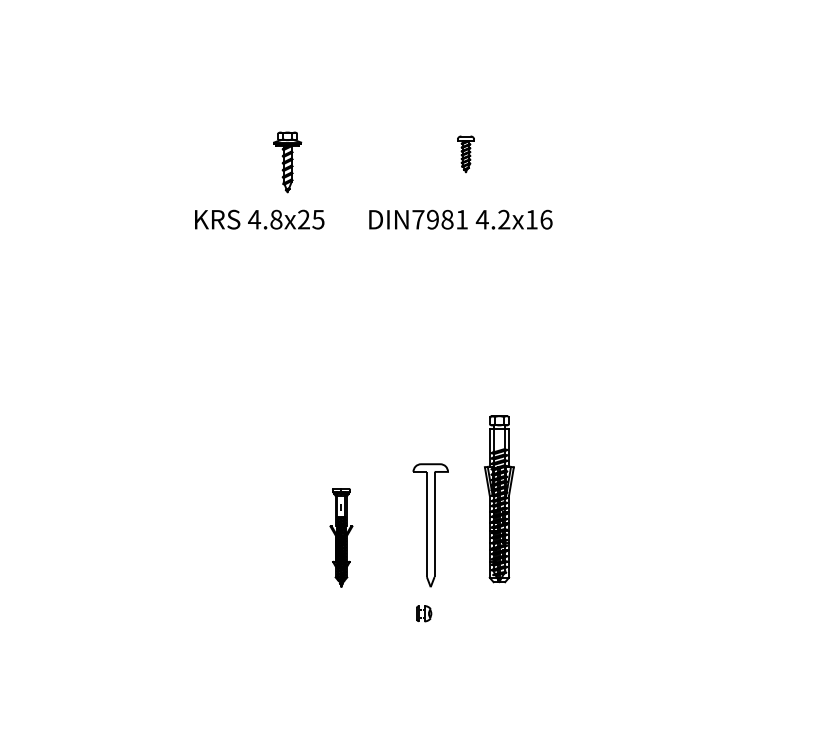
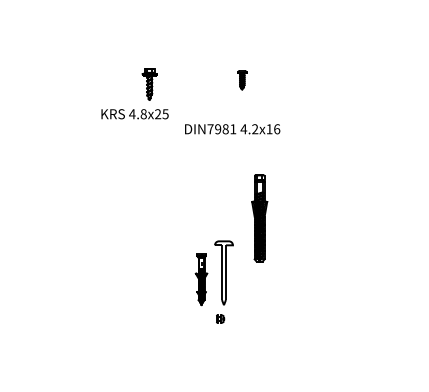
text: (460, 220) -> (232, 129), moved
part: (499, 499) -> (259, 218), moved
part: (341, 537) -> (201, 279), moved

